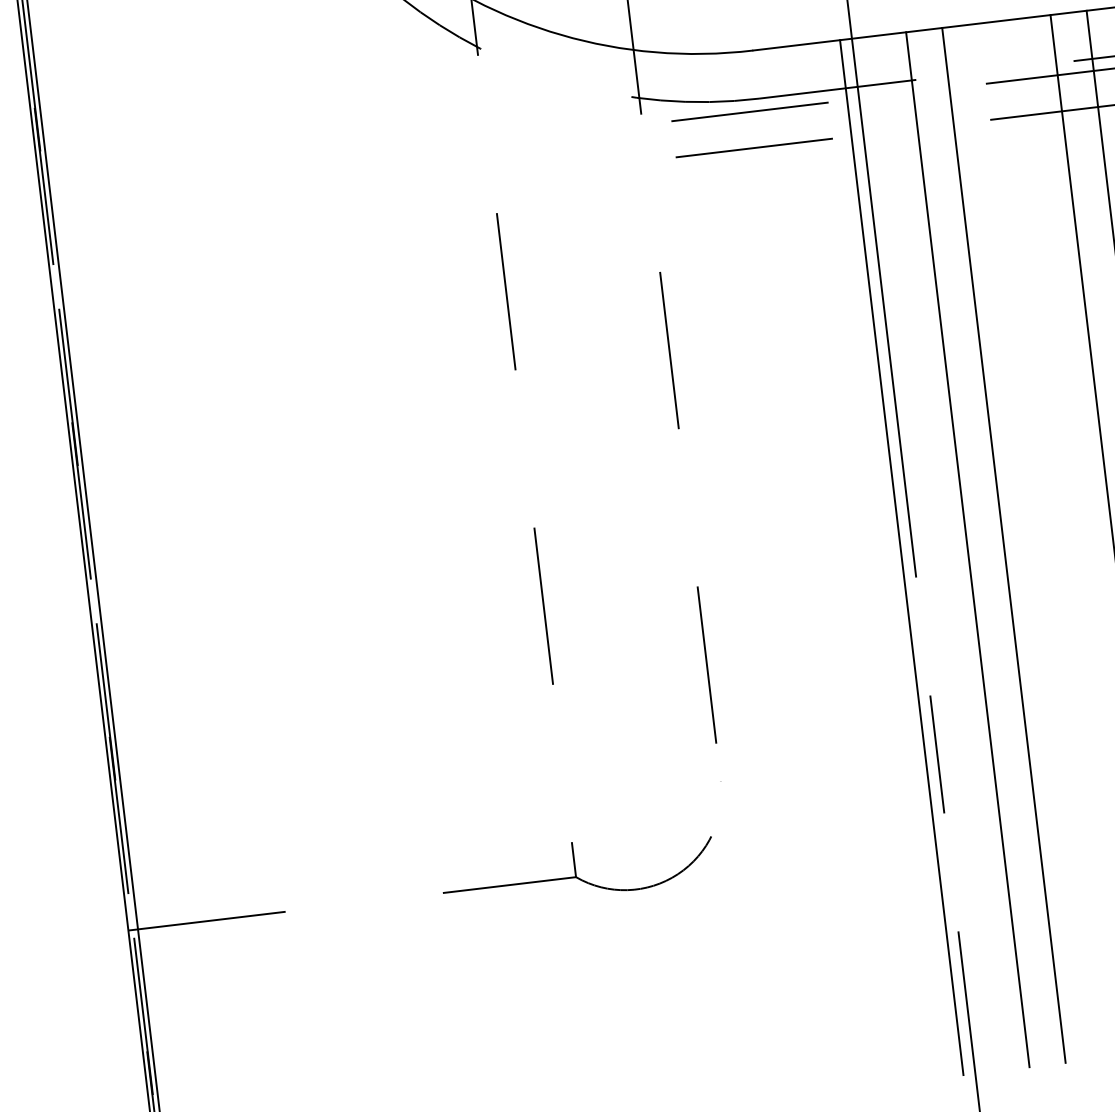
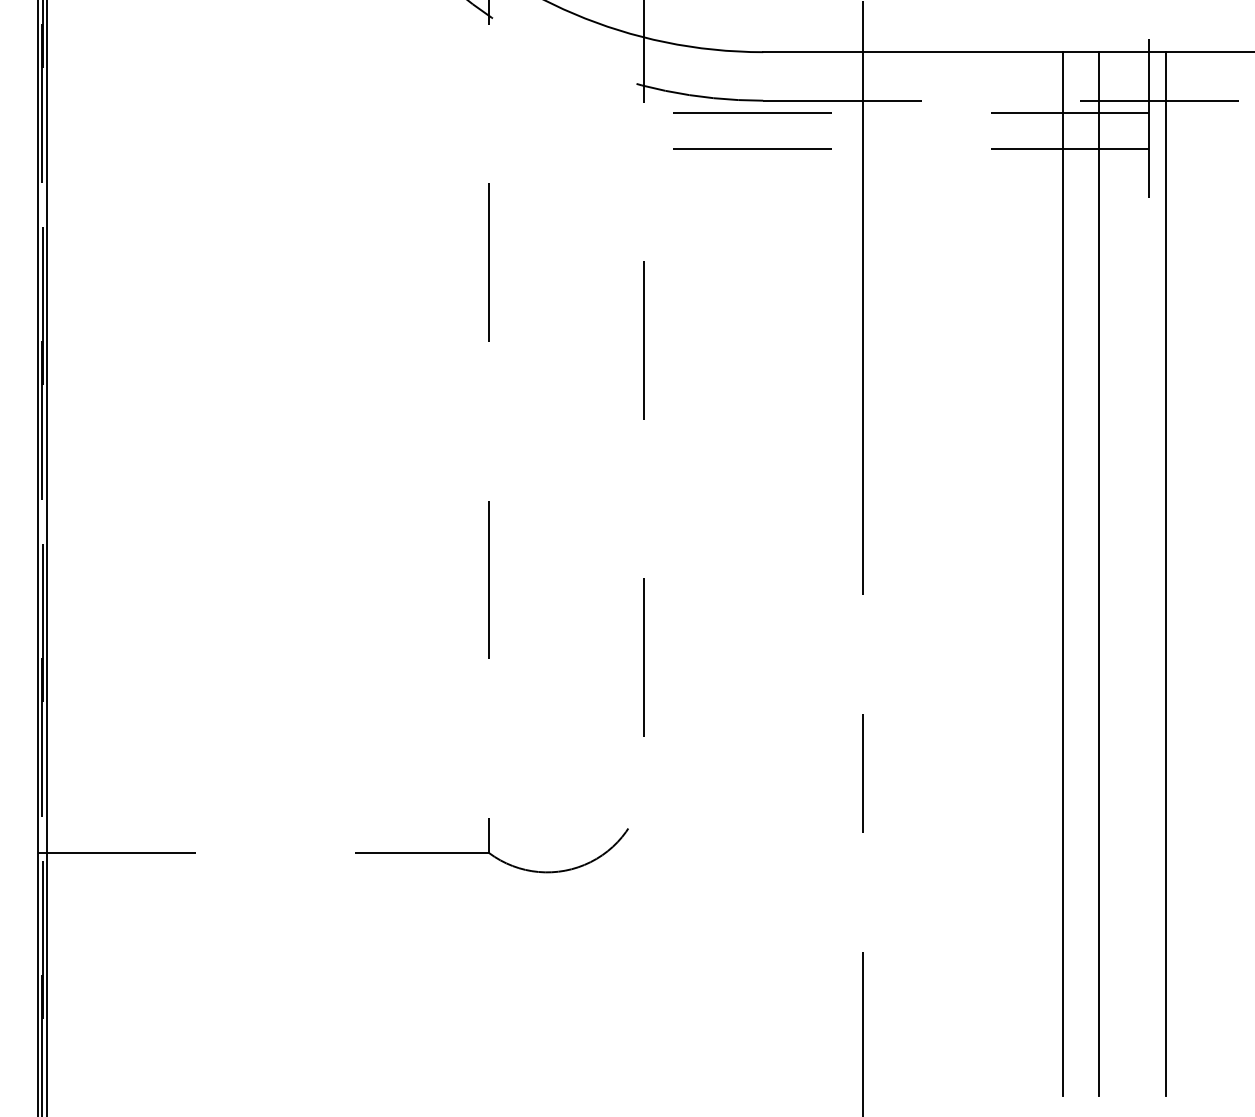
line: (1003, 545) -> (953, 573), removed
line: (967, 549) -> (917, 573), removed
line: (901, 557) -> (850, 573), removed

